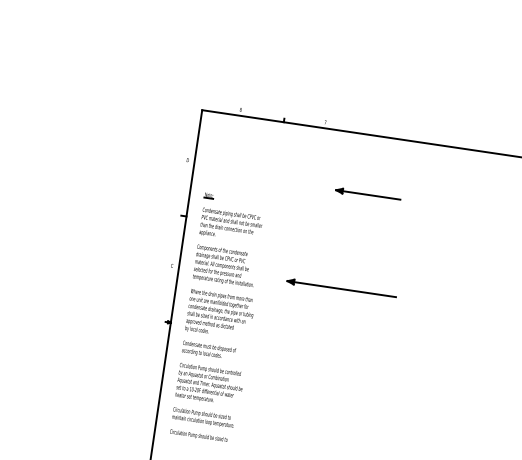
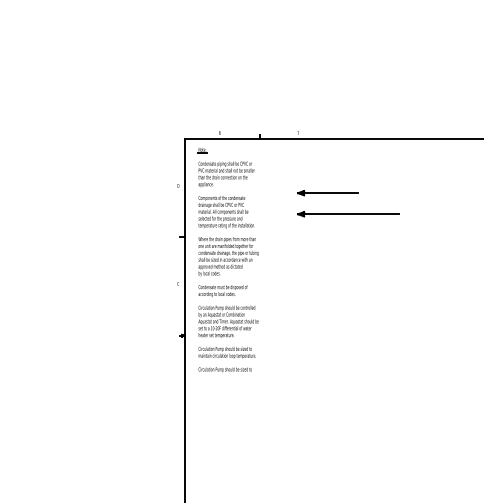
part: (367, 195) -> (327, 193), moved
part: (341, 289) -> (348, 214), moved
part: (218, 318) -> (227, 260), moved

